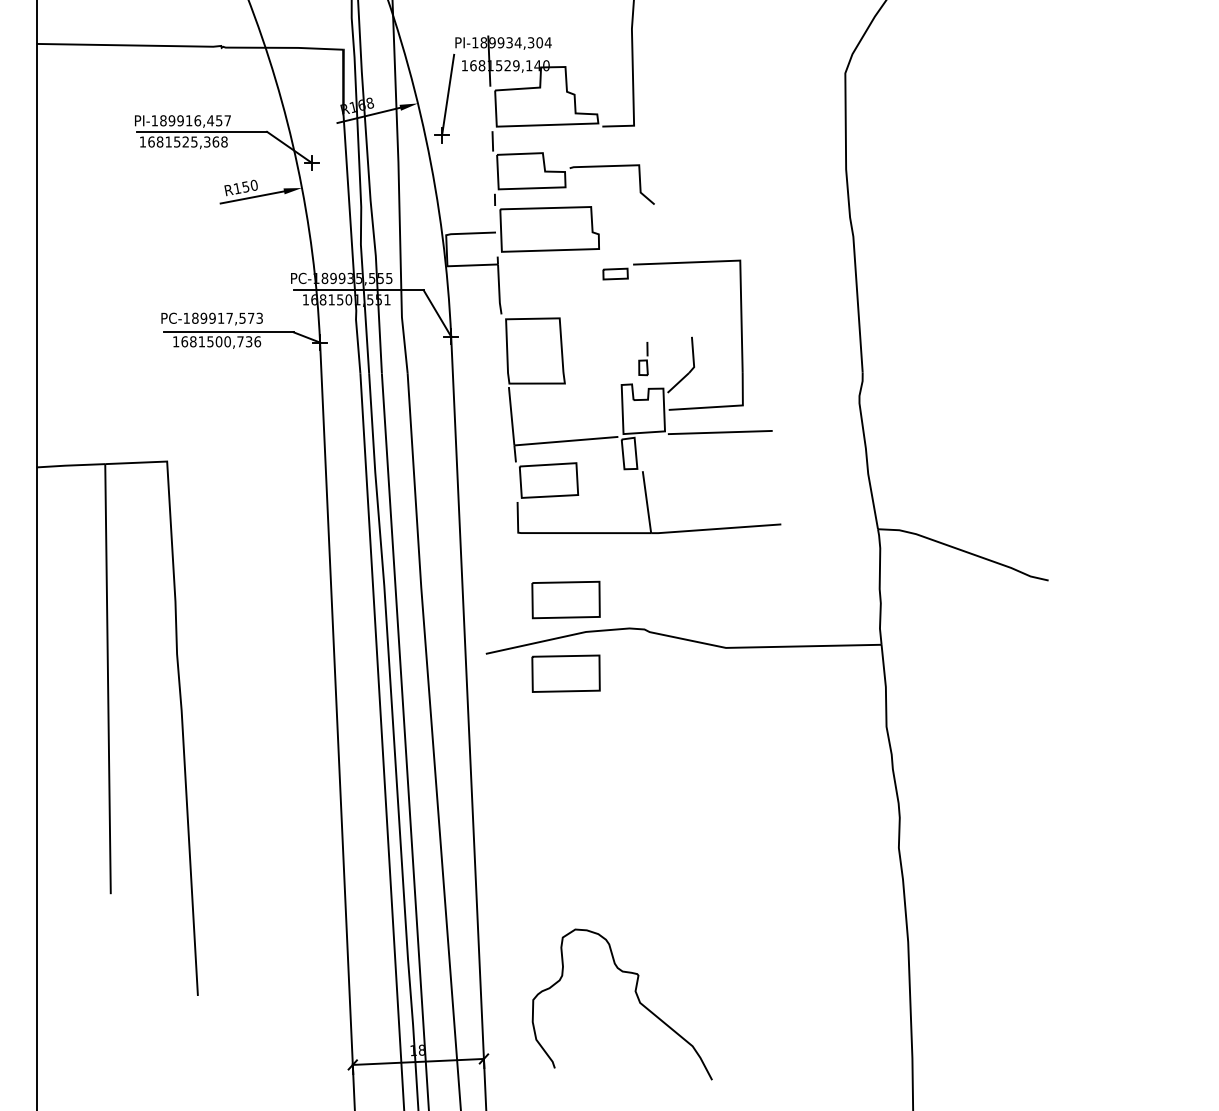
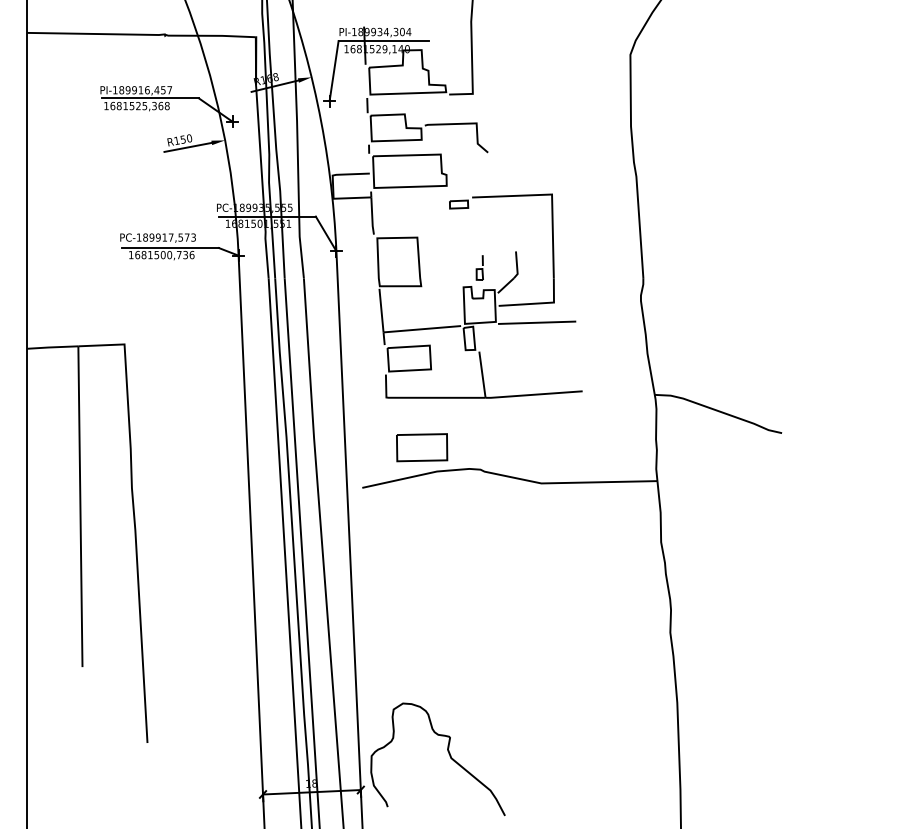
line: (514, 55) -> (383, 41), added
part: (566, 673) -> (422, 502), removed
curve: (636, 997) -> (448, 754), moved

